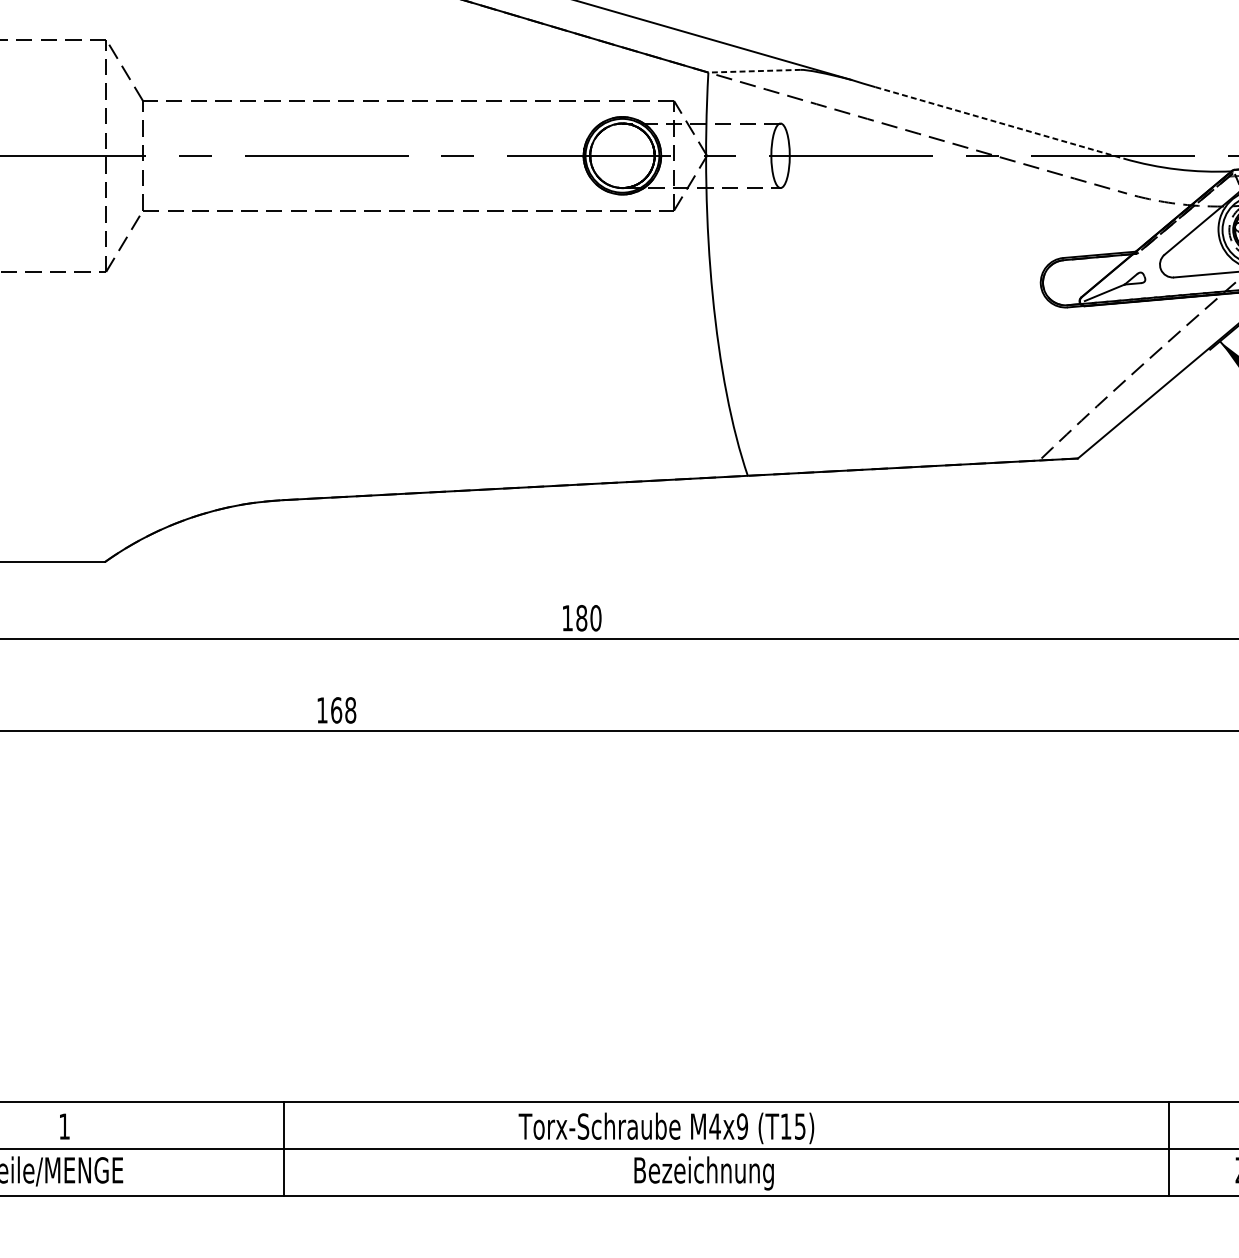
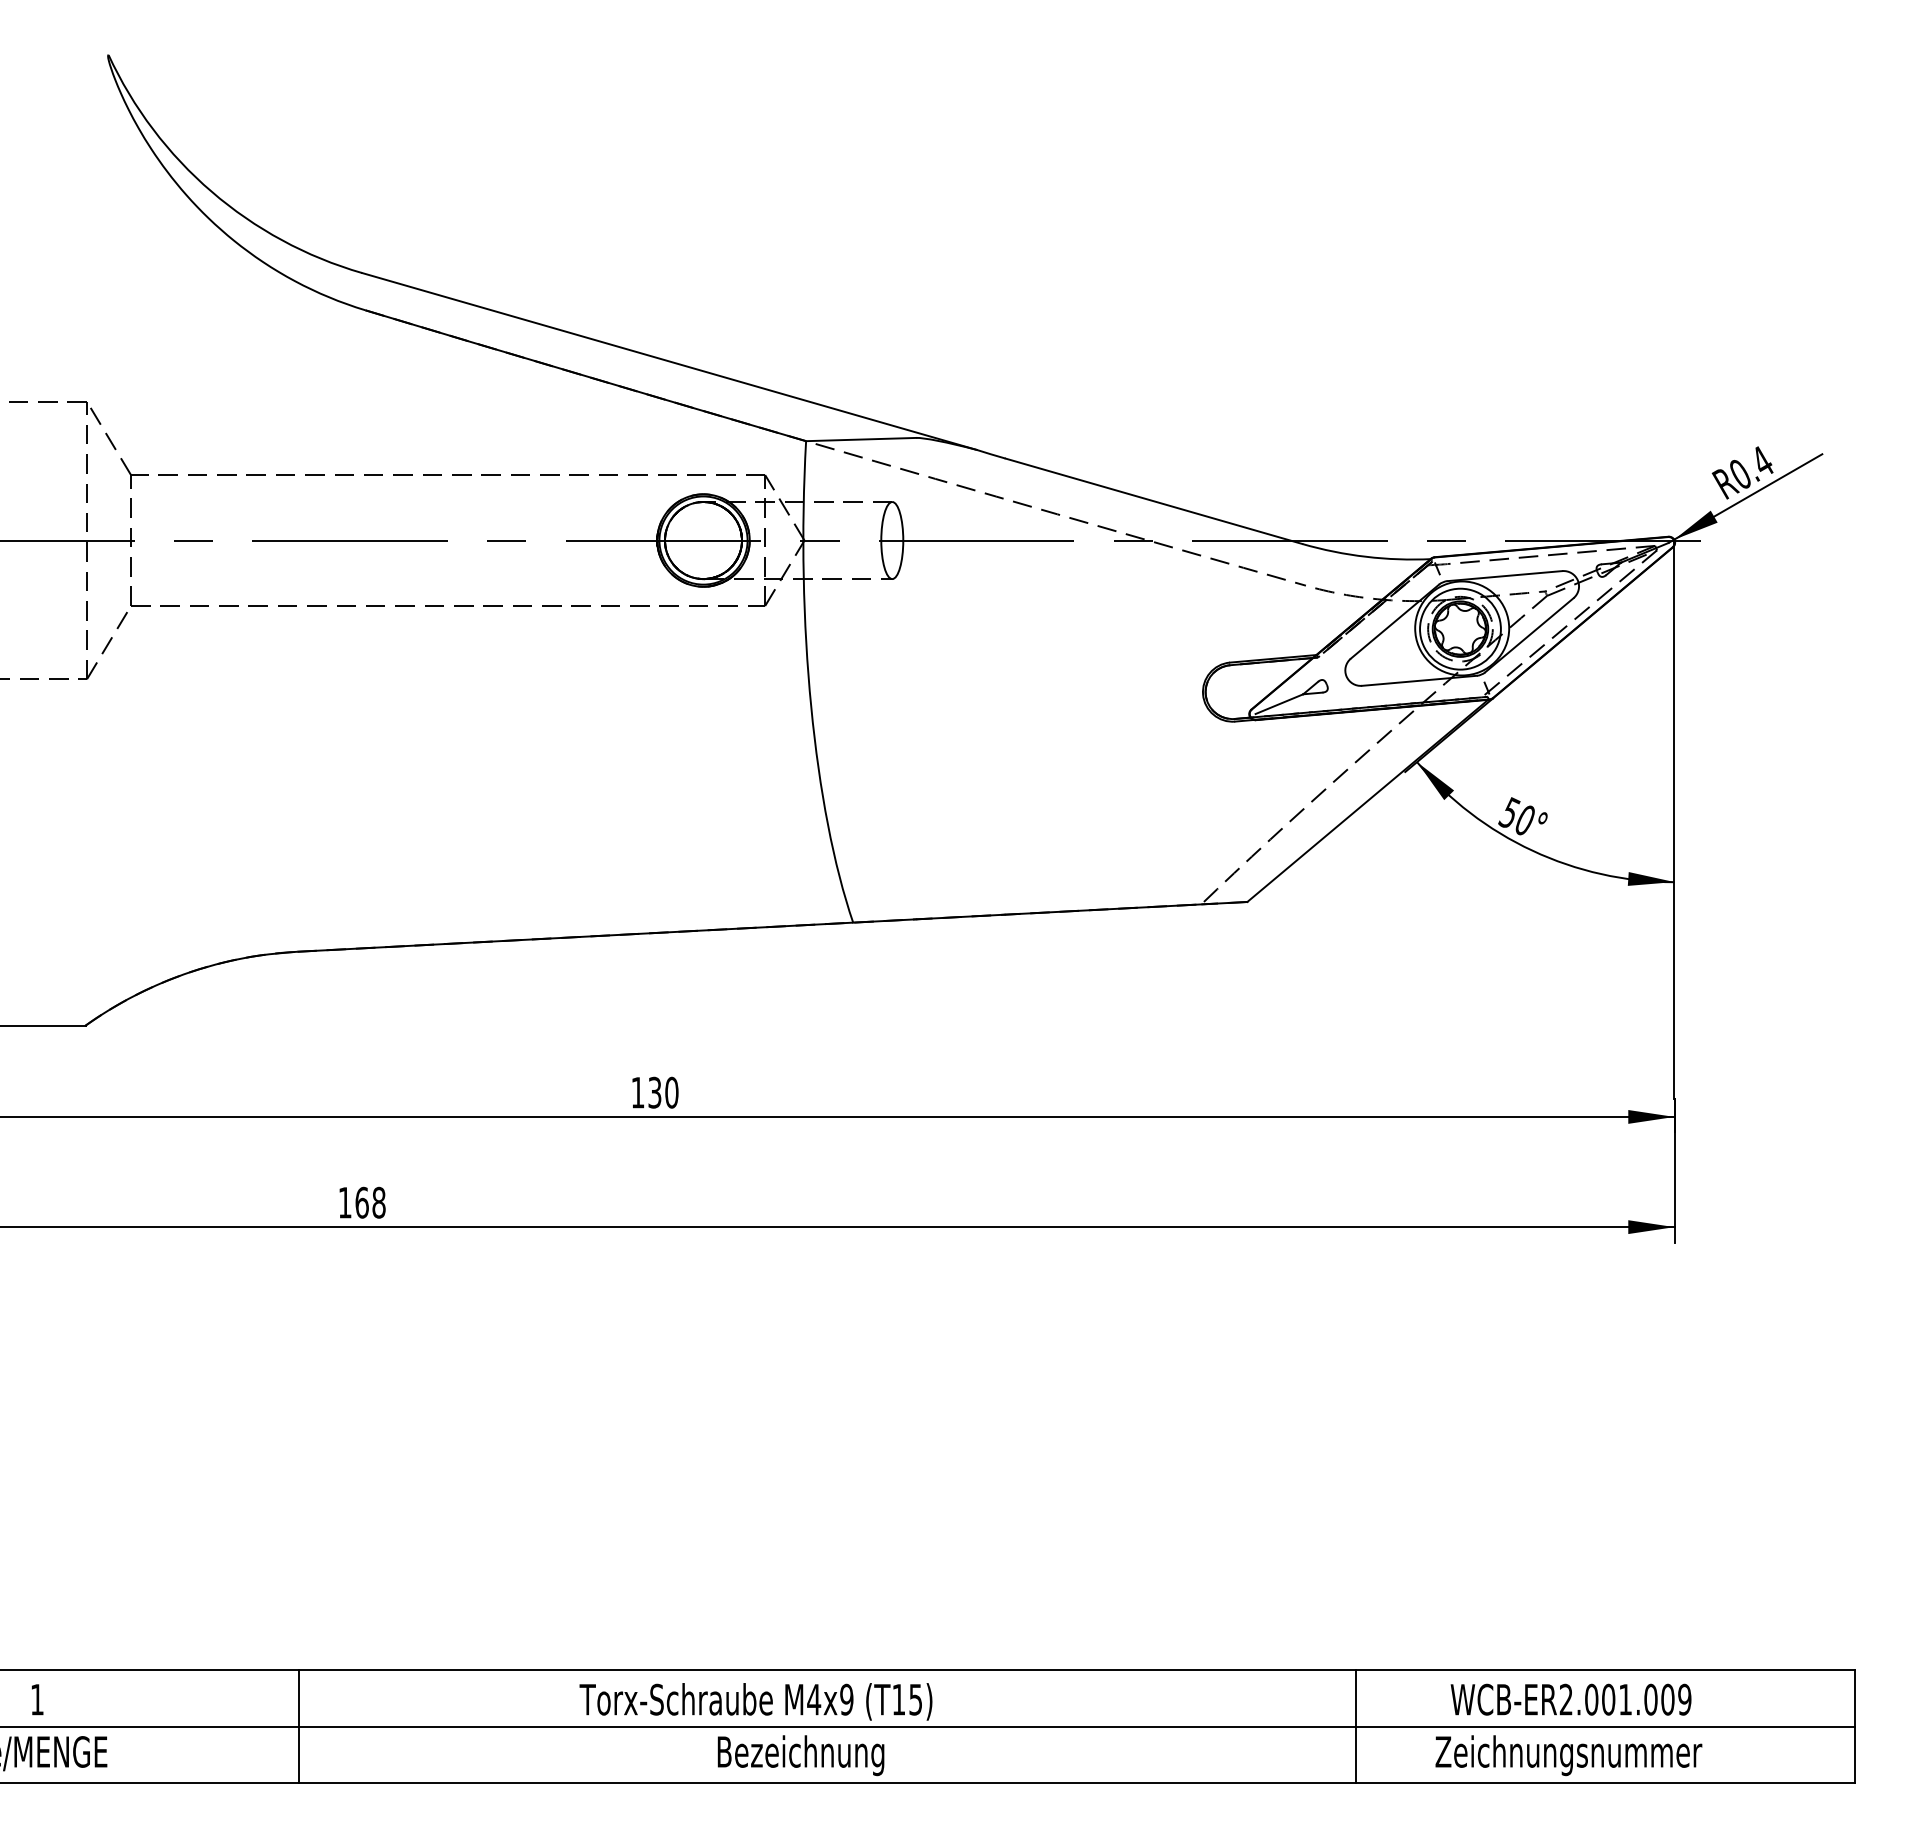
line: (753, 71) -> (860, 439), dashed -> solid
line: (1000, 123) -> (1154, 501), dashed -> solid
text: (581, 618) -> (654, 1092), 180 -> 130

